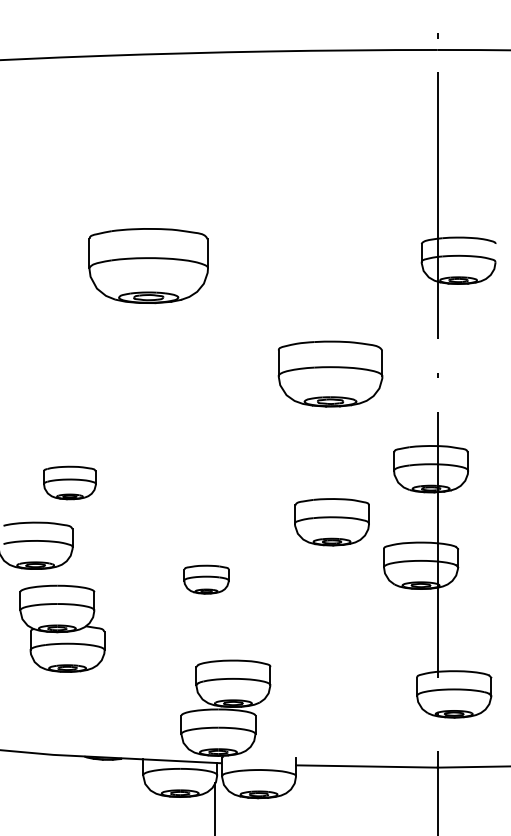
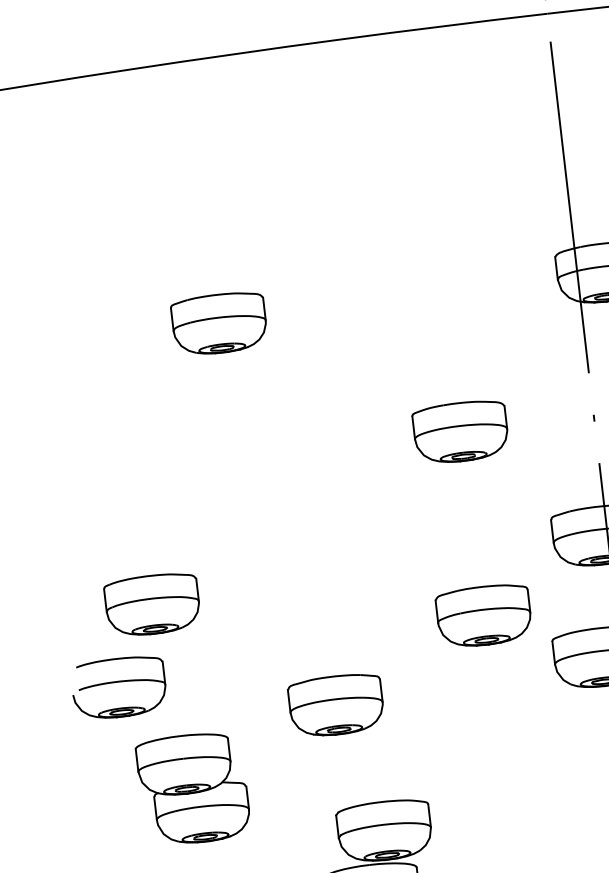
part: (148, 265) -> (218, 323), size x0.62
part: (330, 374) -> (460, 432), size x0.71
part: (69, 482) -> (151, 604), size x1.43
part: (206, 579) -> (336, 705), size x1.67
part: (62, 628) -> (193, 788), moved

